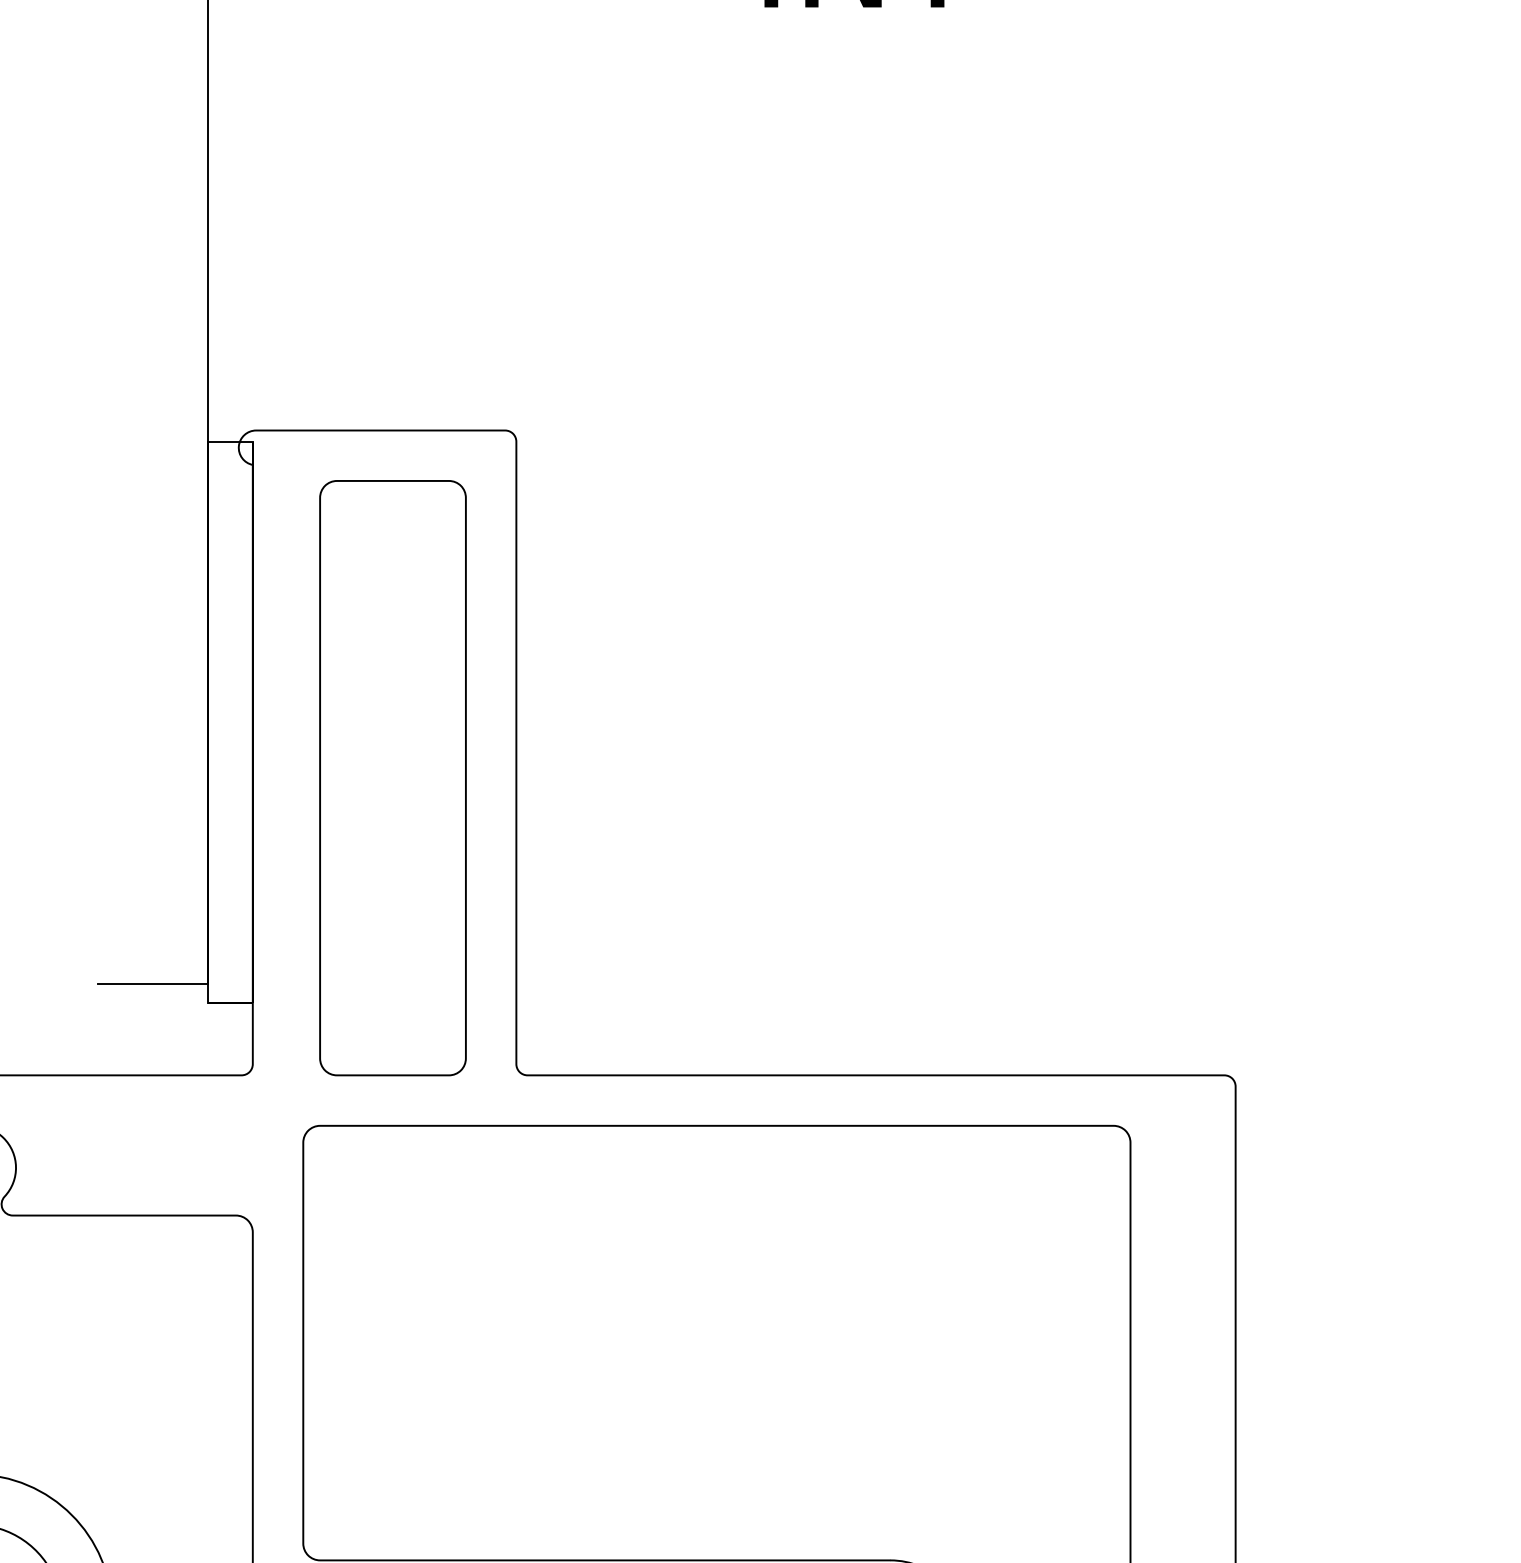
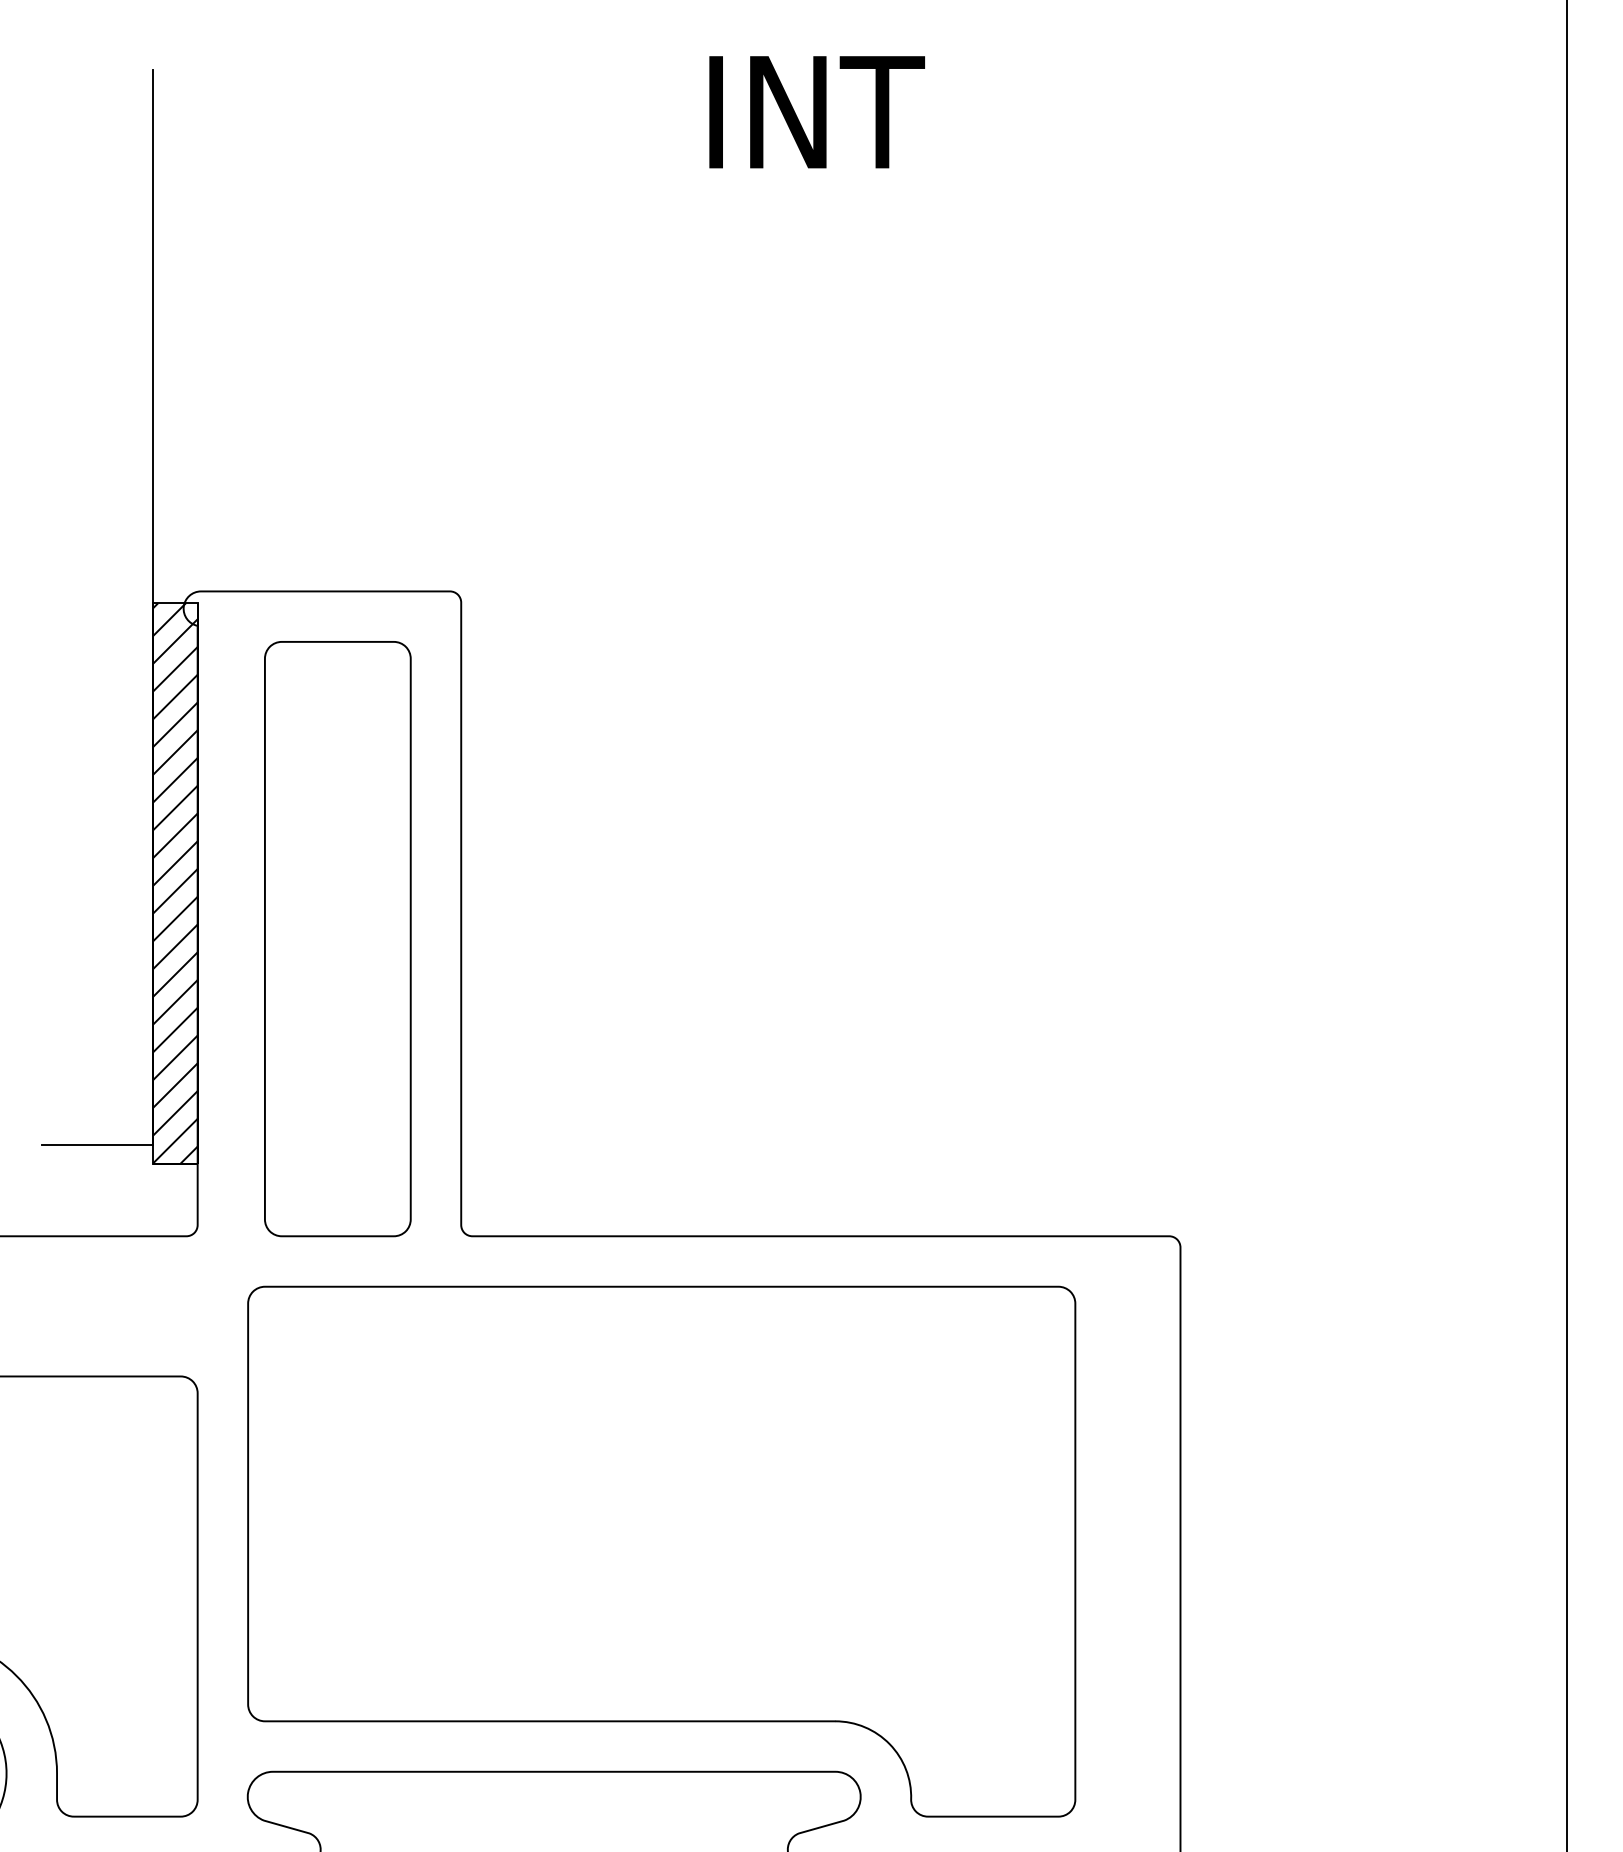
hatch: (229, 722) -> (174, 883), added

